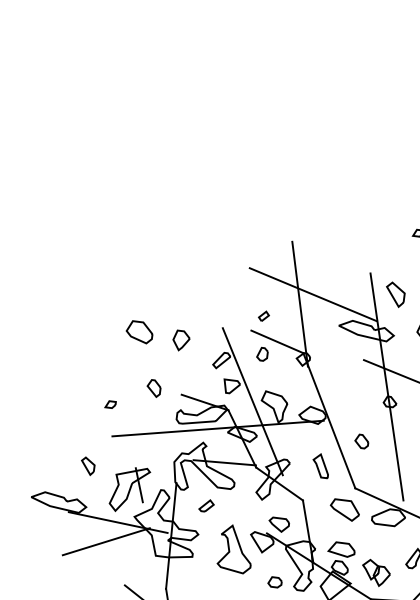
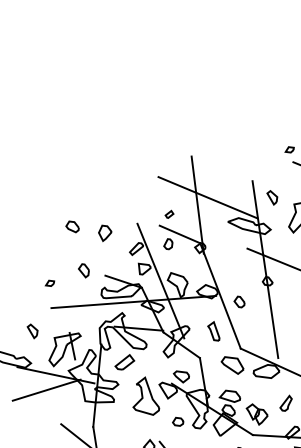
part: (395, 294) -> (272, 197), size x0.71
part: (139, 331) -> (72, 226), size x0.62
part: (361, 441) -> (239, 301), moved
part: (206, 505) -> (124, 361), size x1.67

